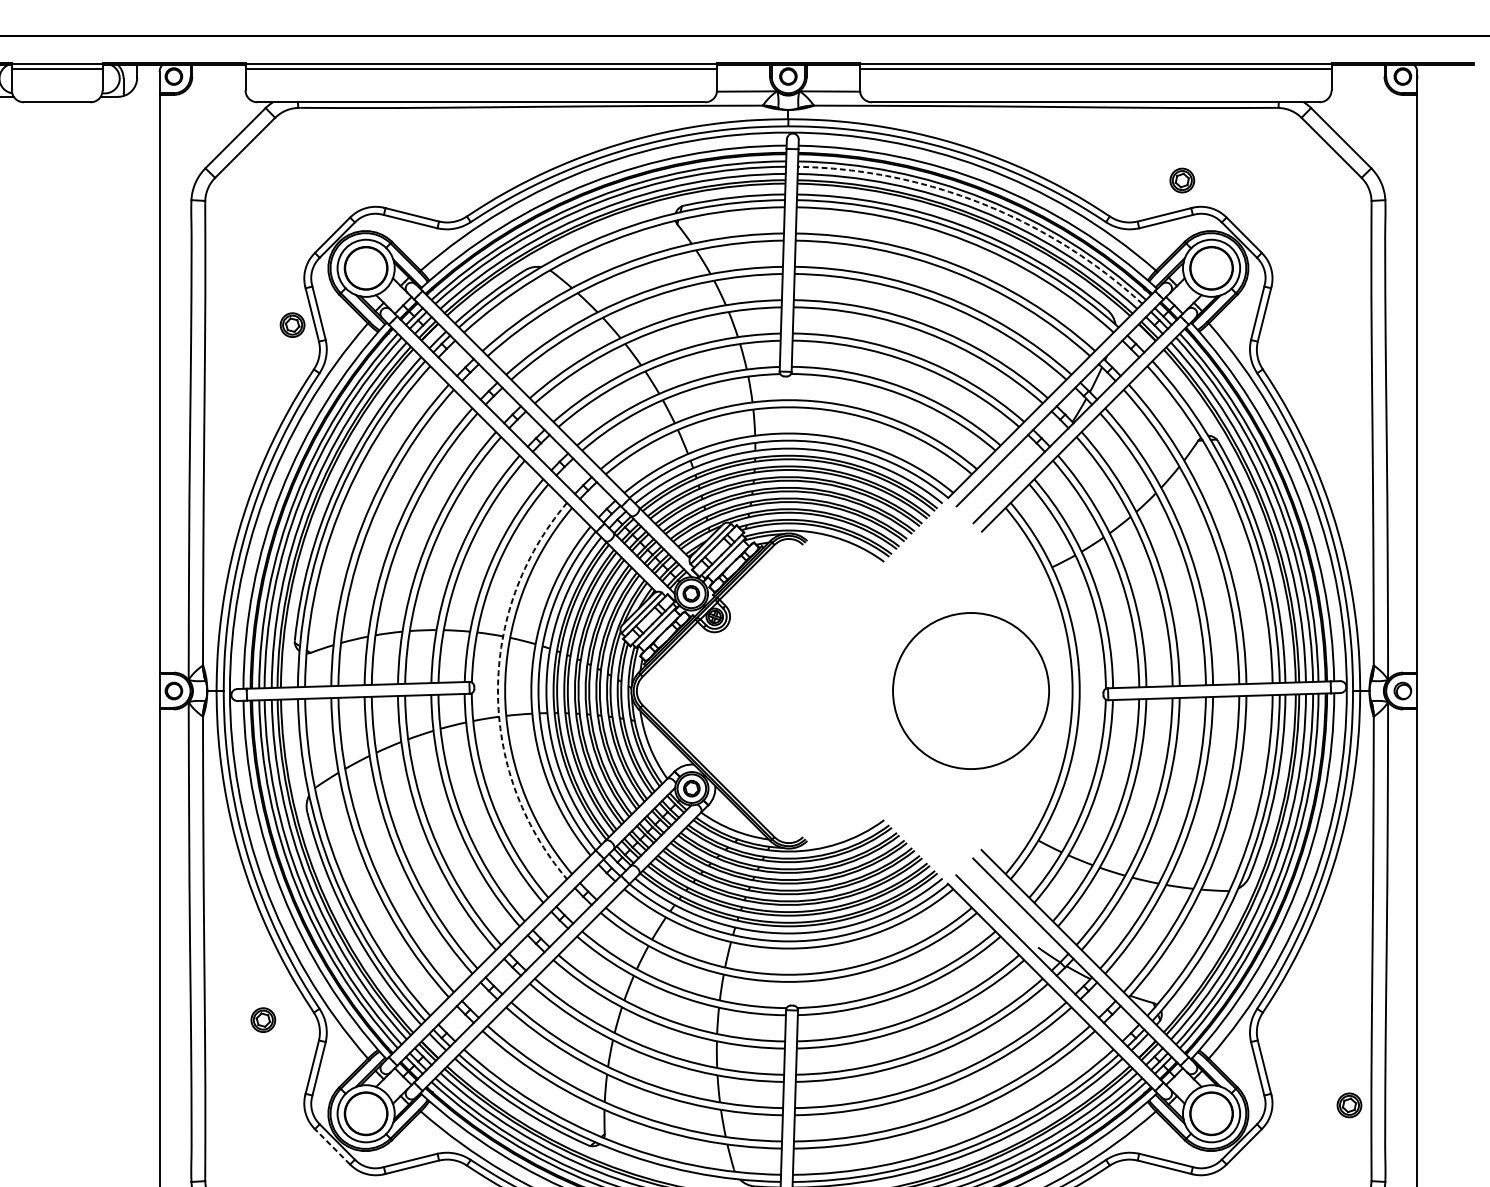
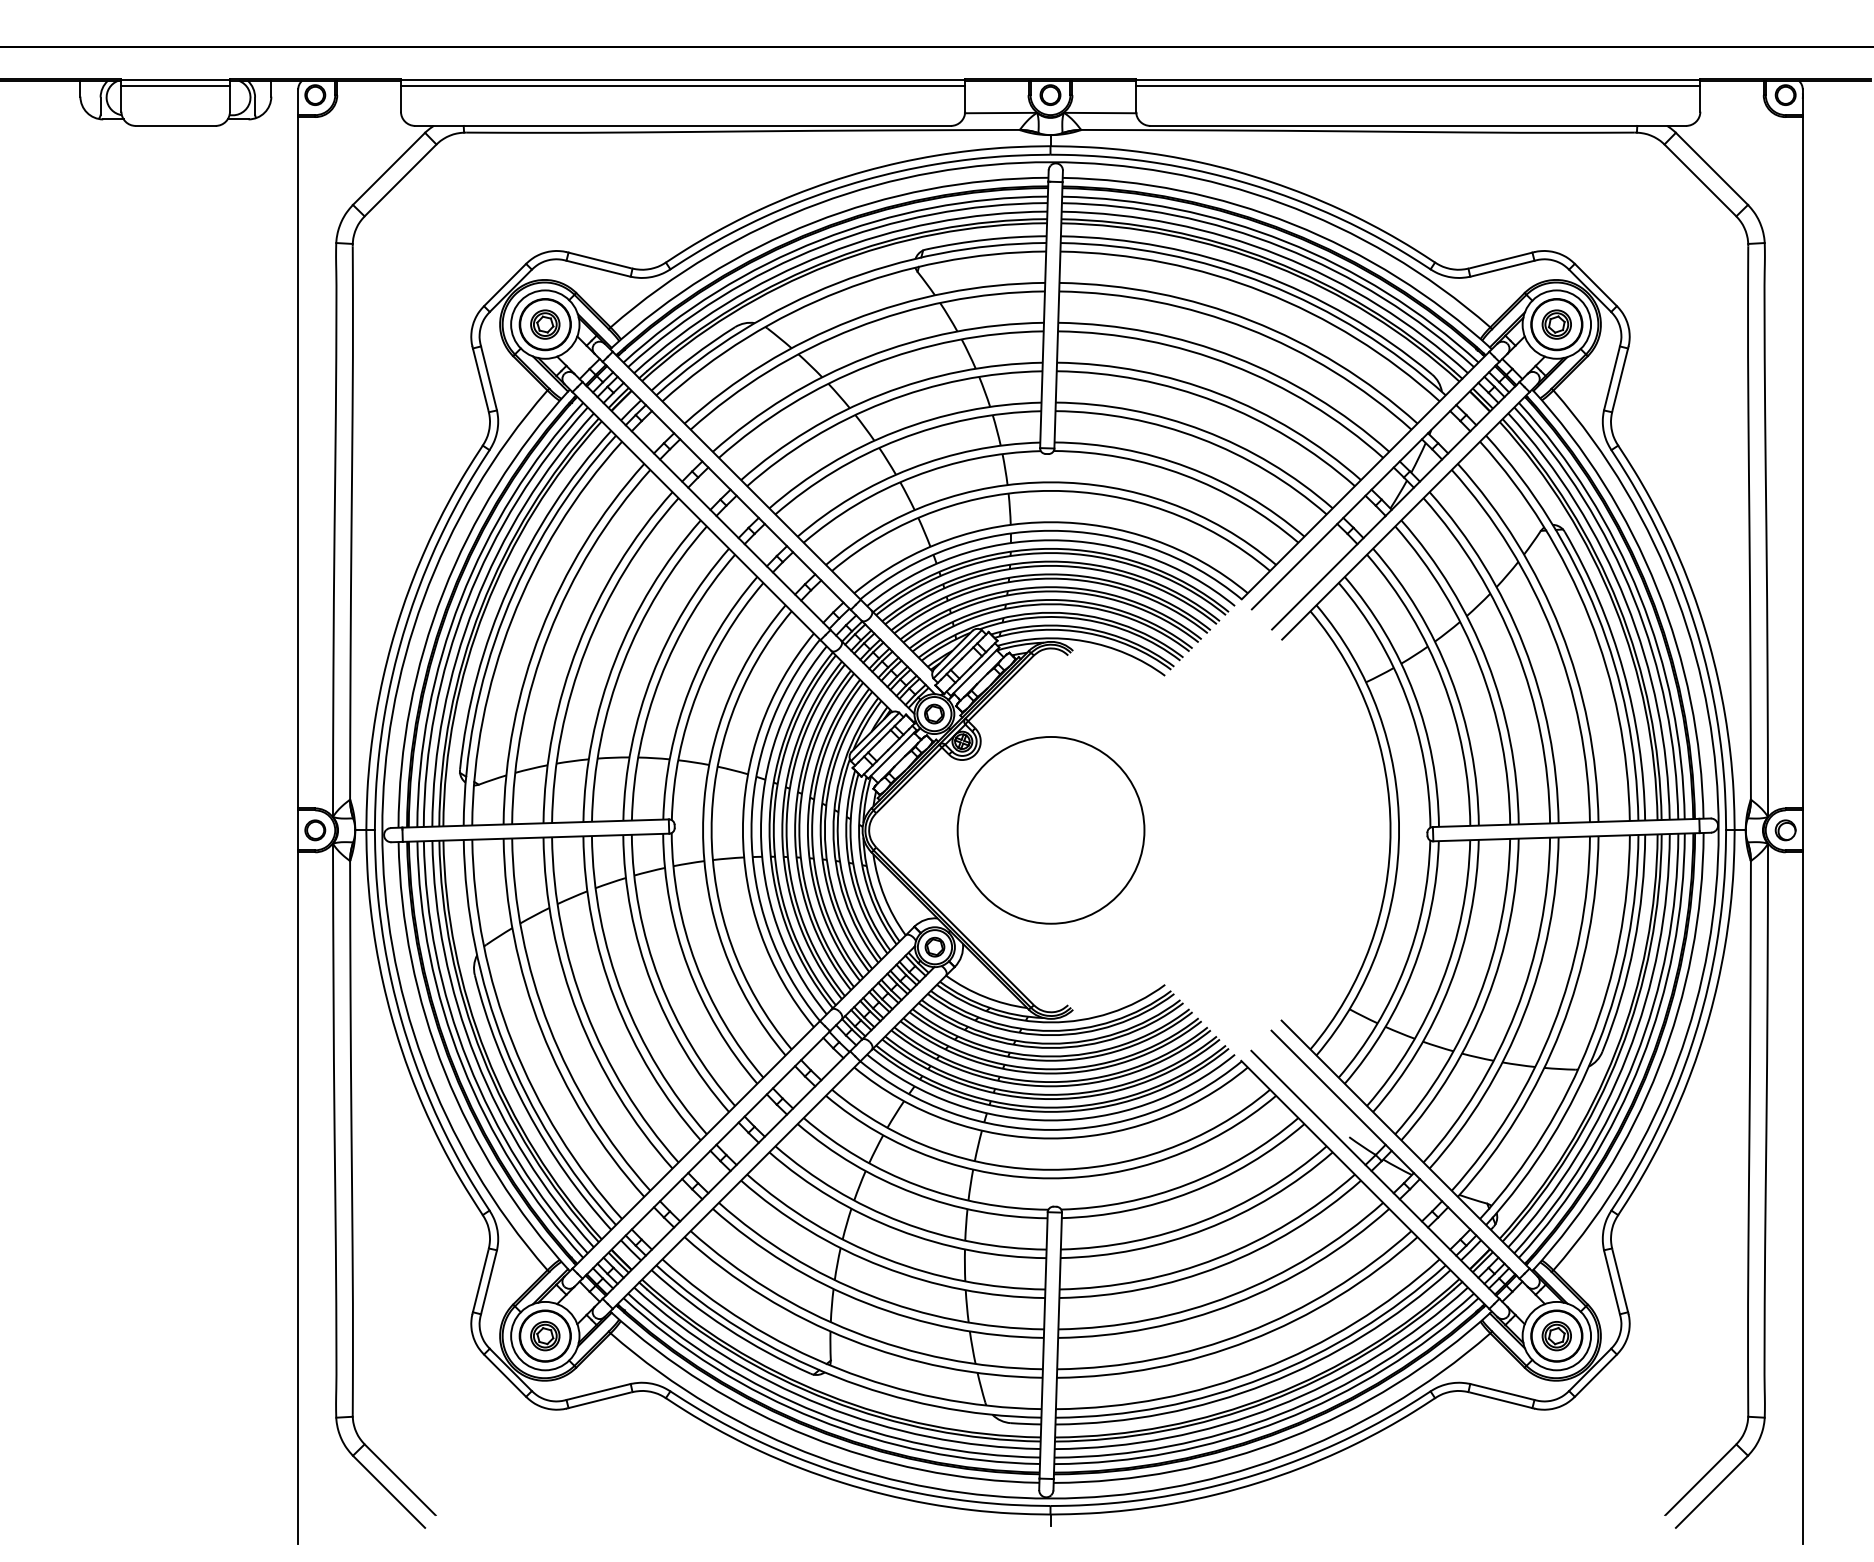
part: (1182, 180) -> (1556, 324), moved
arc: (982, 203) -> (1282, 247), dashed -> solid
part: (292, 325) -> (545, 324), moved
arc: (498, 691) -> (703, 830), dashed -> solid
circle: (970, 691) -> (1050, 830), moved
part: (263, 1020) -> (545, 1336), moved
part: (1349, 1105) -> (1556, 1336), moved
line: (332, 1147) -> (505, 1376), dashed -> solid

